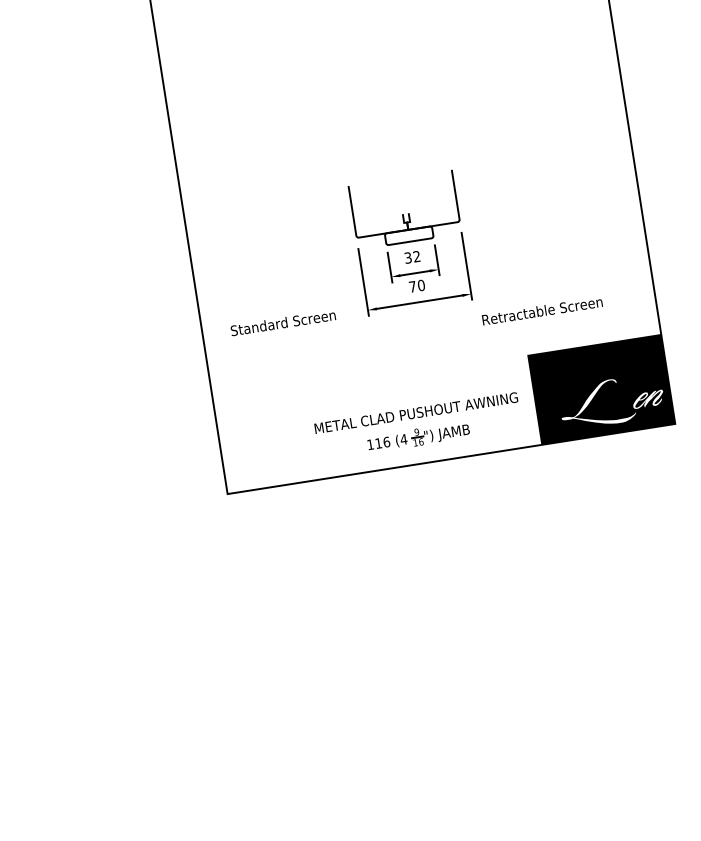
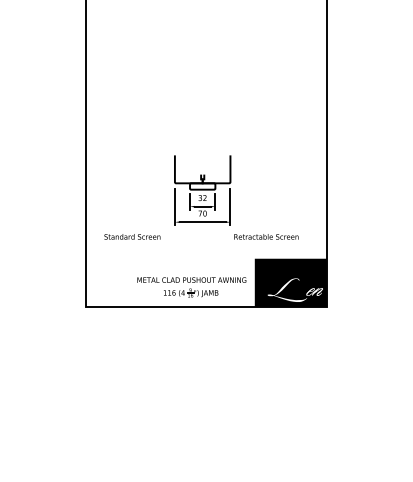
text: (283, 322) -> (132, 236), moved

